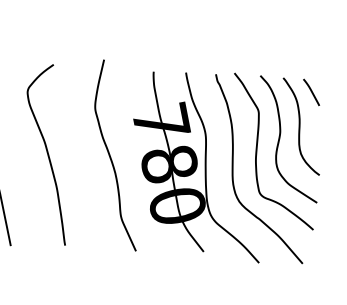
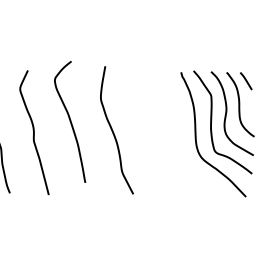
curve: (47, 153) -> (70, 121), moved
part: (198, 167) -> (172, 135), removed

